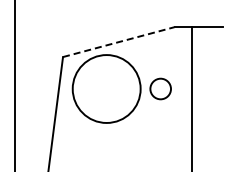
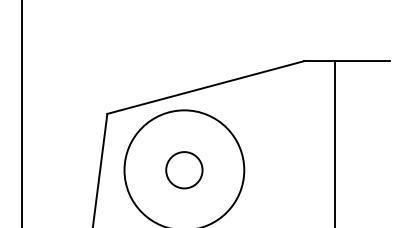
line: (118, 42) -> (205, 88), dashed -> solid
circle: (160, 88) -> (184, 169), moved

